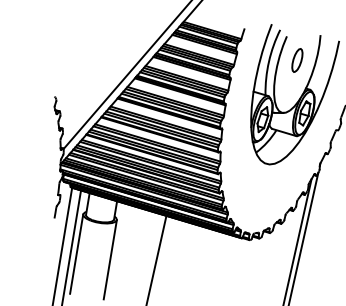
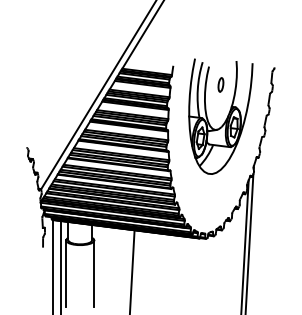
part: (296, 59) -> (220, 84), size x0.7

